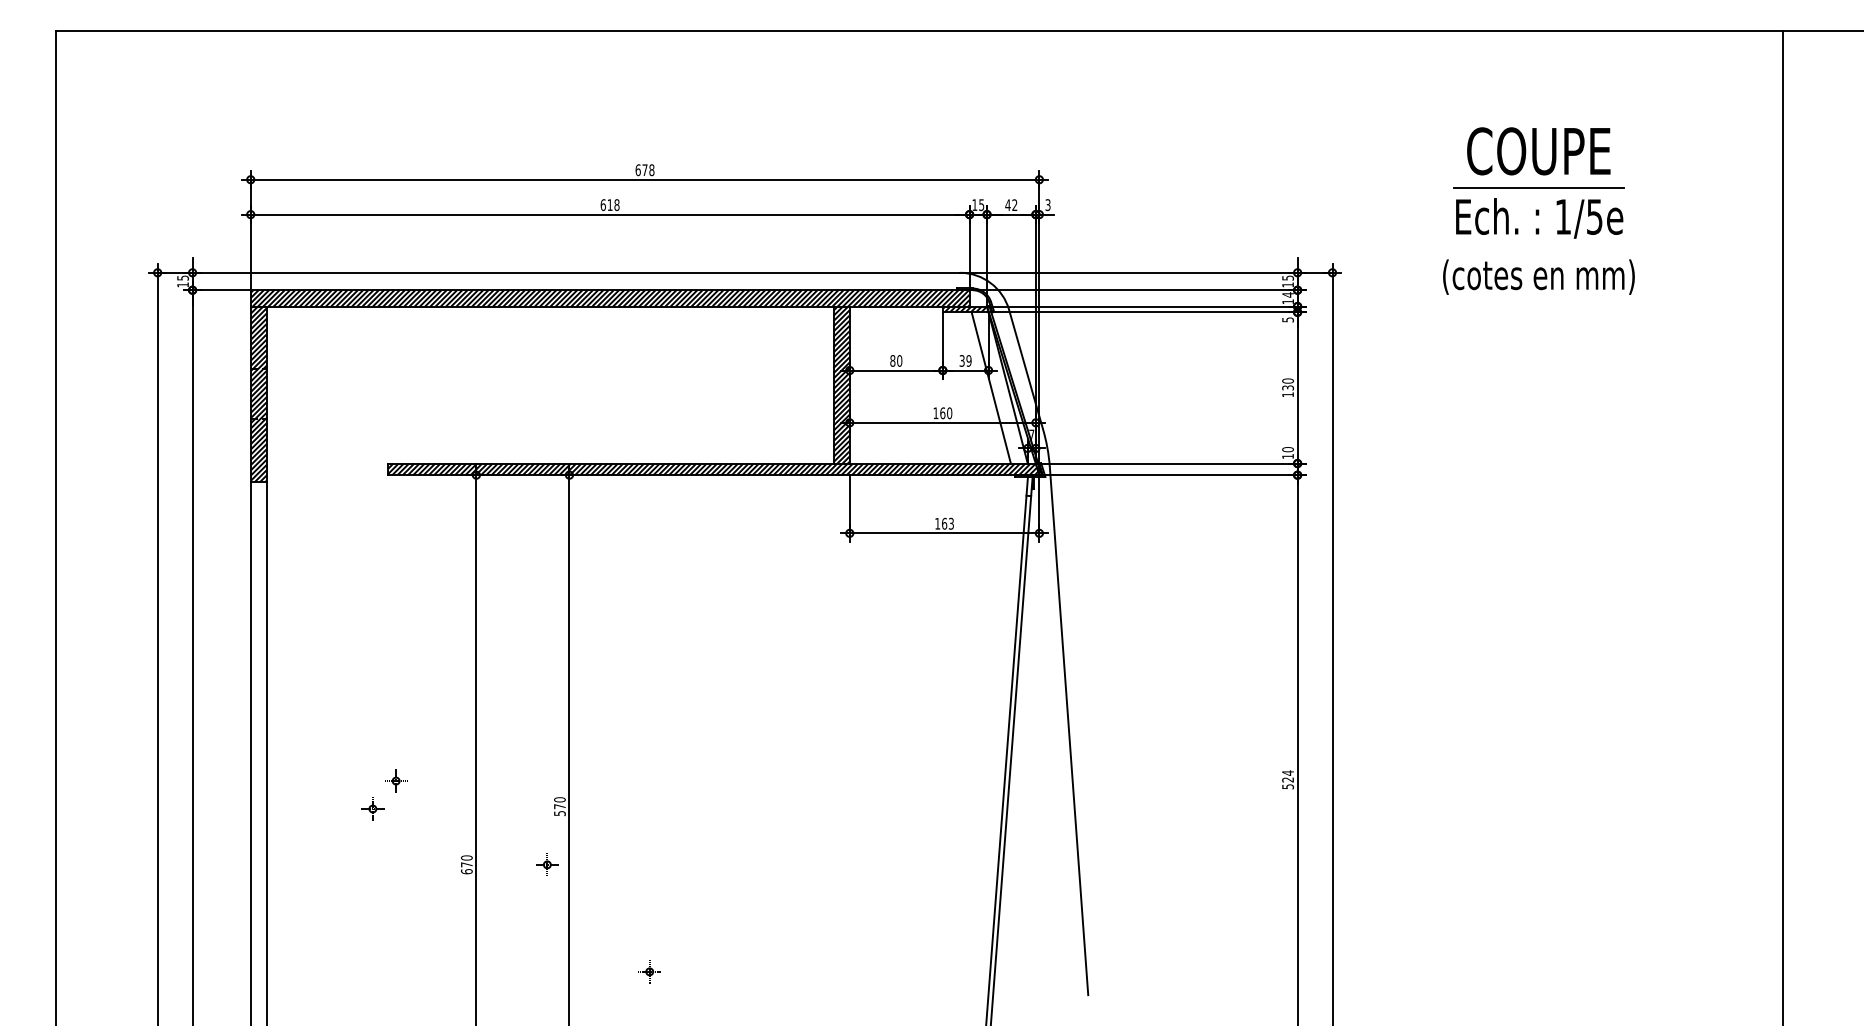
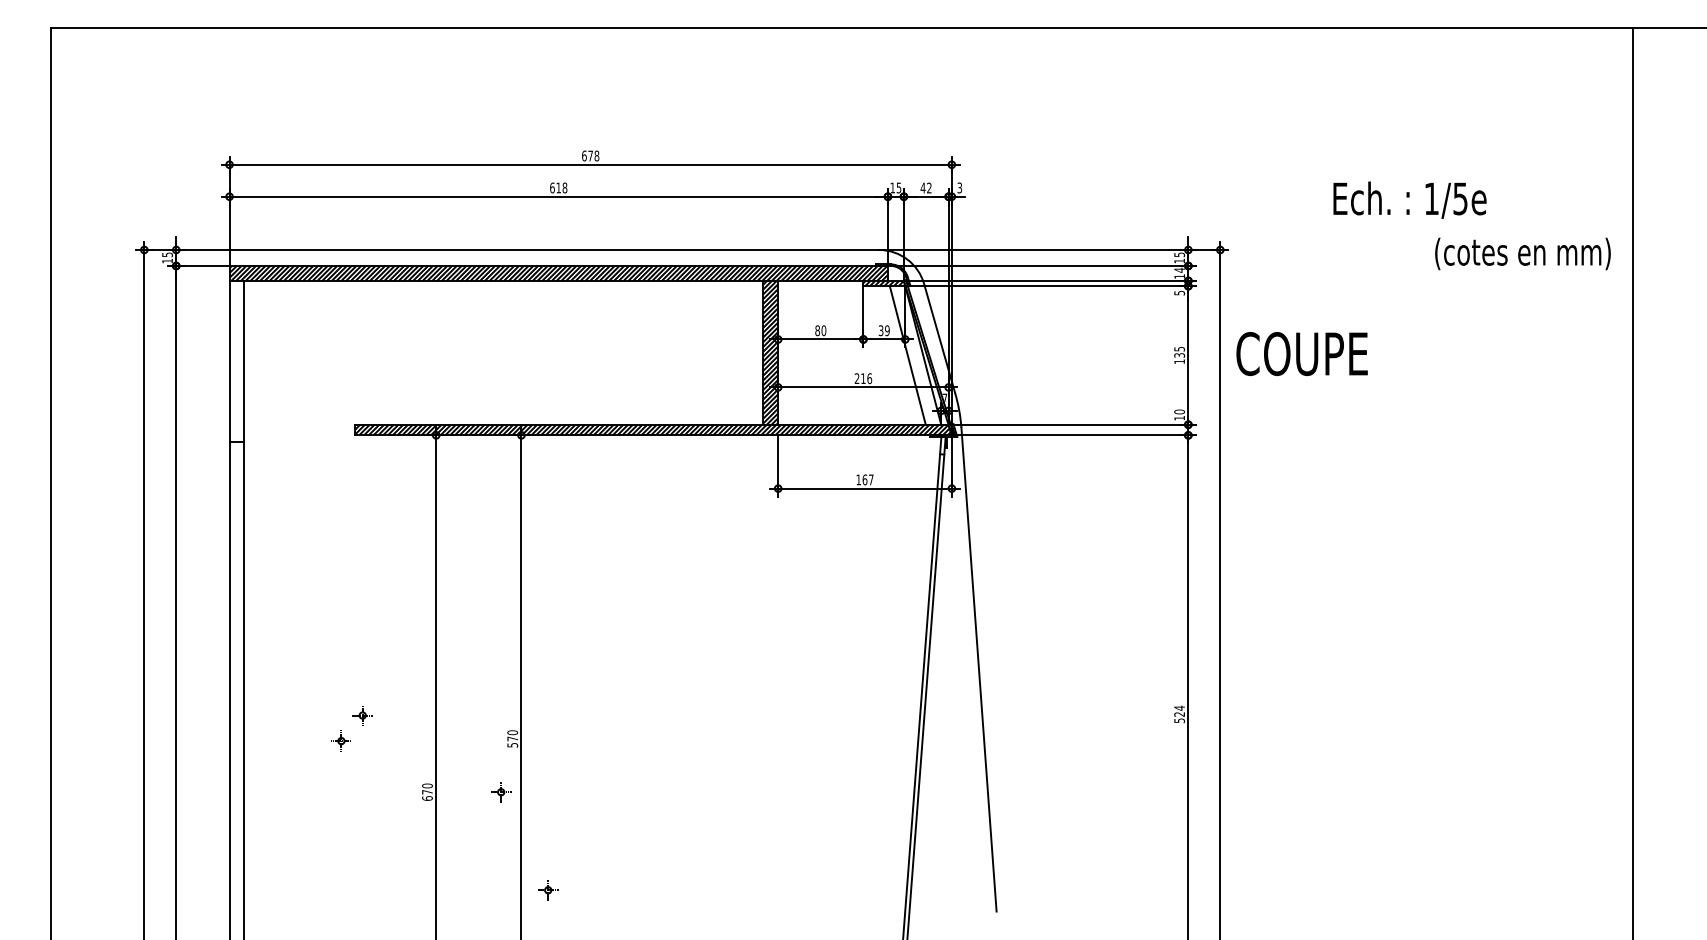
text: (1538, 151) -> (1301, 354), moved
line: (1538, 187) -> (1408, 171), removed
text: (1538, 276) -> (1522, 253), moved
text: (1287, 380) -> (1179, 348), 130 -> 135
hatch: (258, 394) -> (236, 361), removed
text: (942, 413) -> (863, 378), 160 -> 216
text: (950, 523) -> (870, 479), 163 -> 167
part: (649, 971) -> (548, 889), moved

